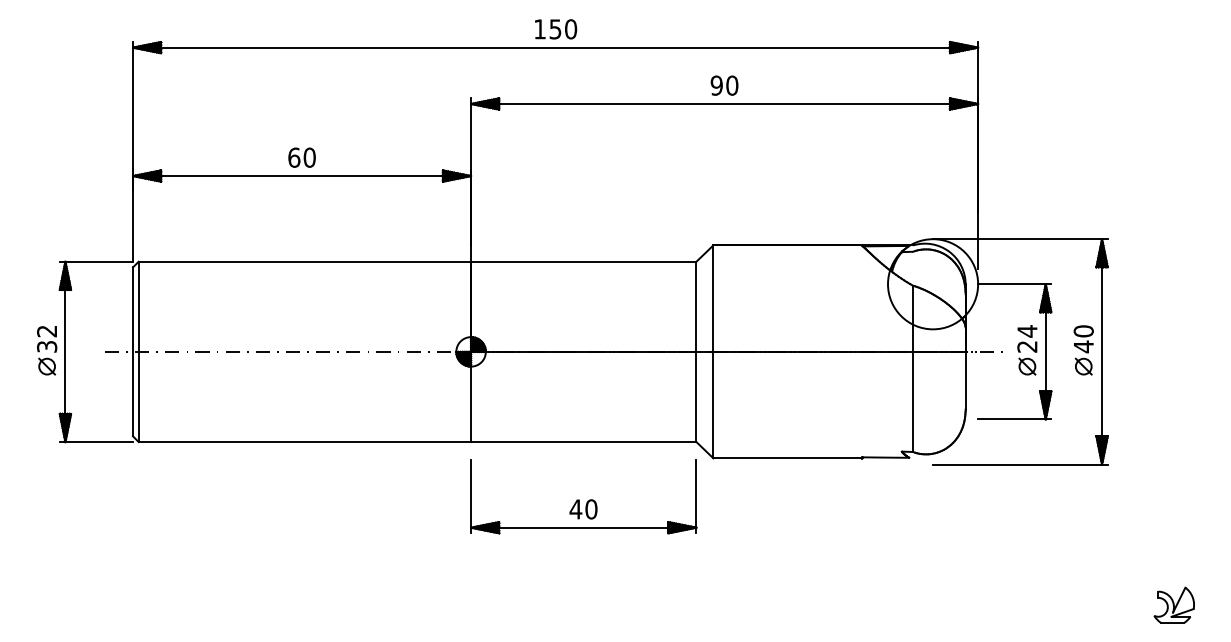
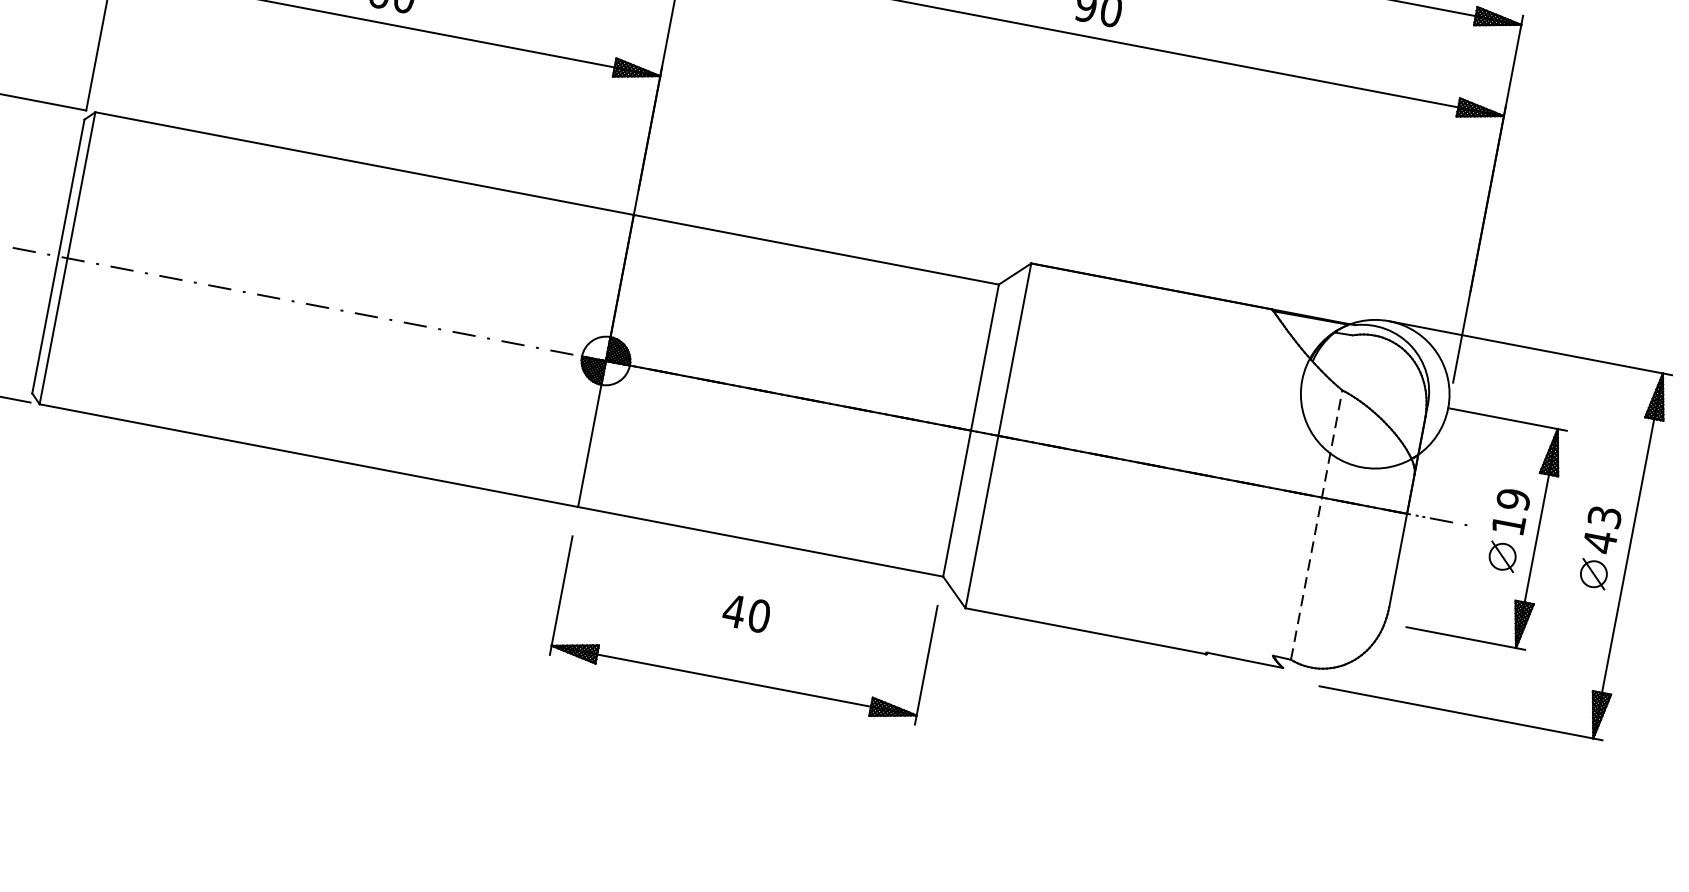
text: (1083, 331) -> (1604, 517), 40 -> 43
text: (1027, 338) -> (1511, 511), 24 -> 19
line: (913, 368) -> (1317, 524), solid -> dashed
text: (583, 509) -> (746, 613), moved

